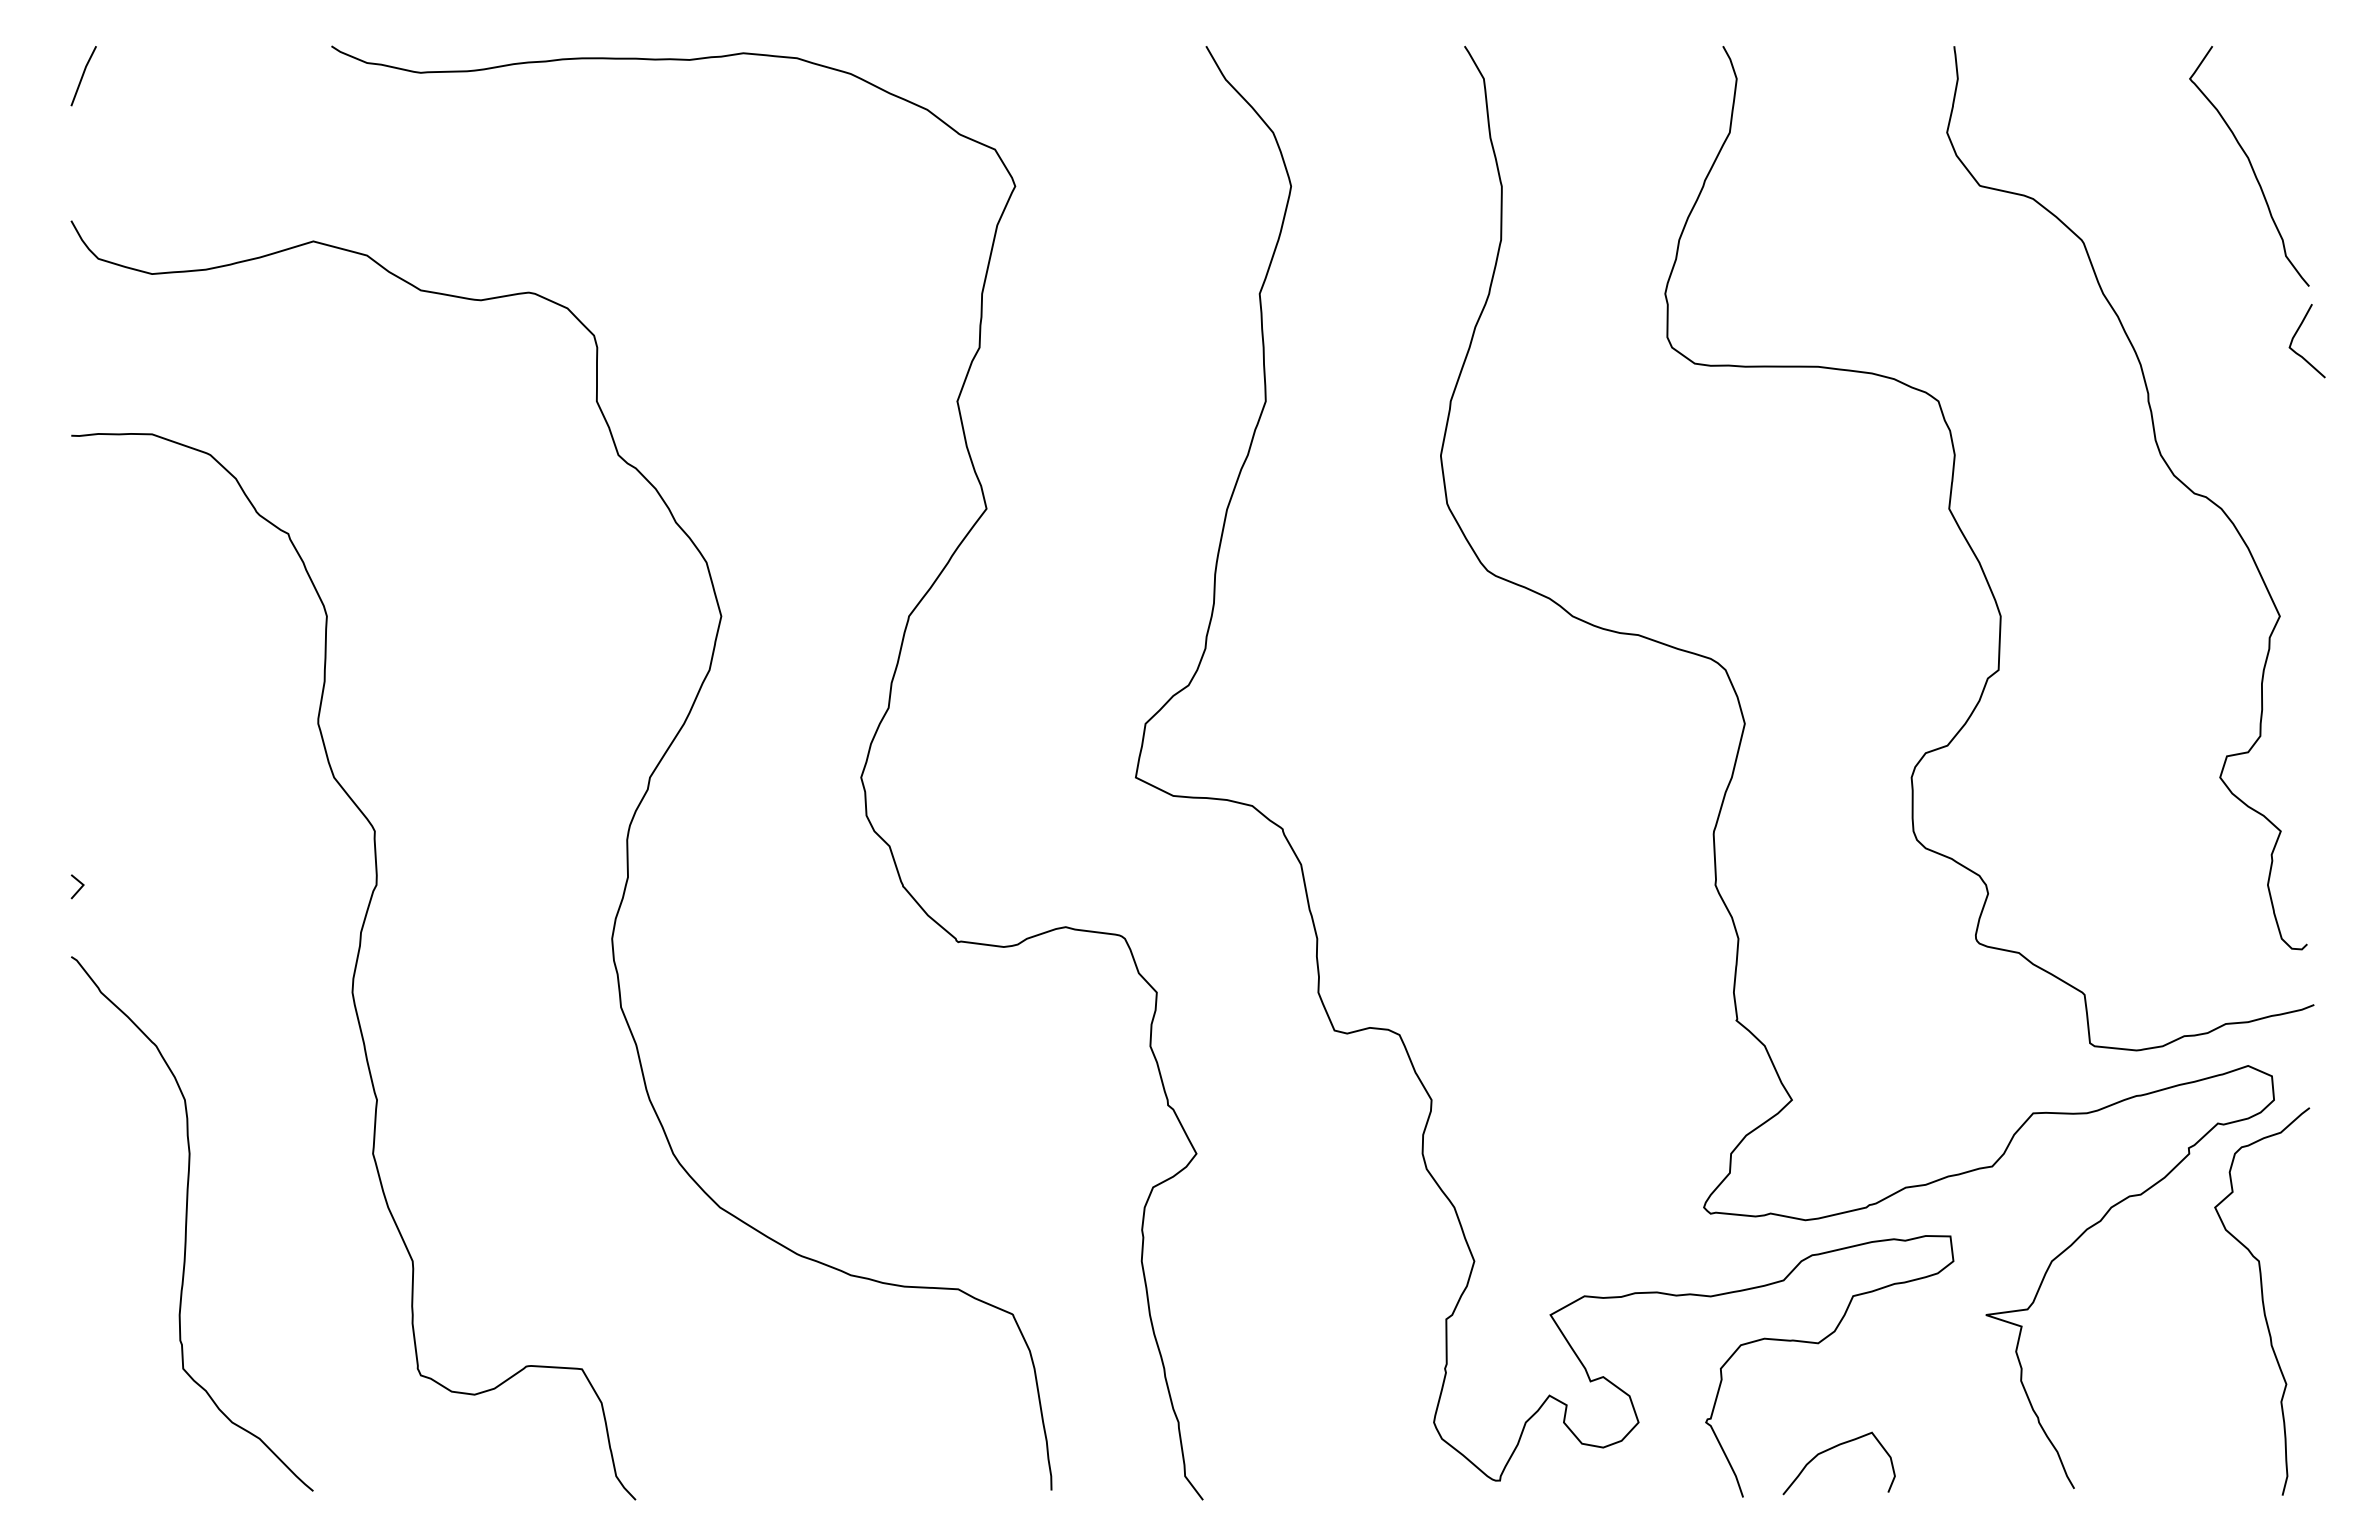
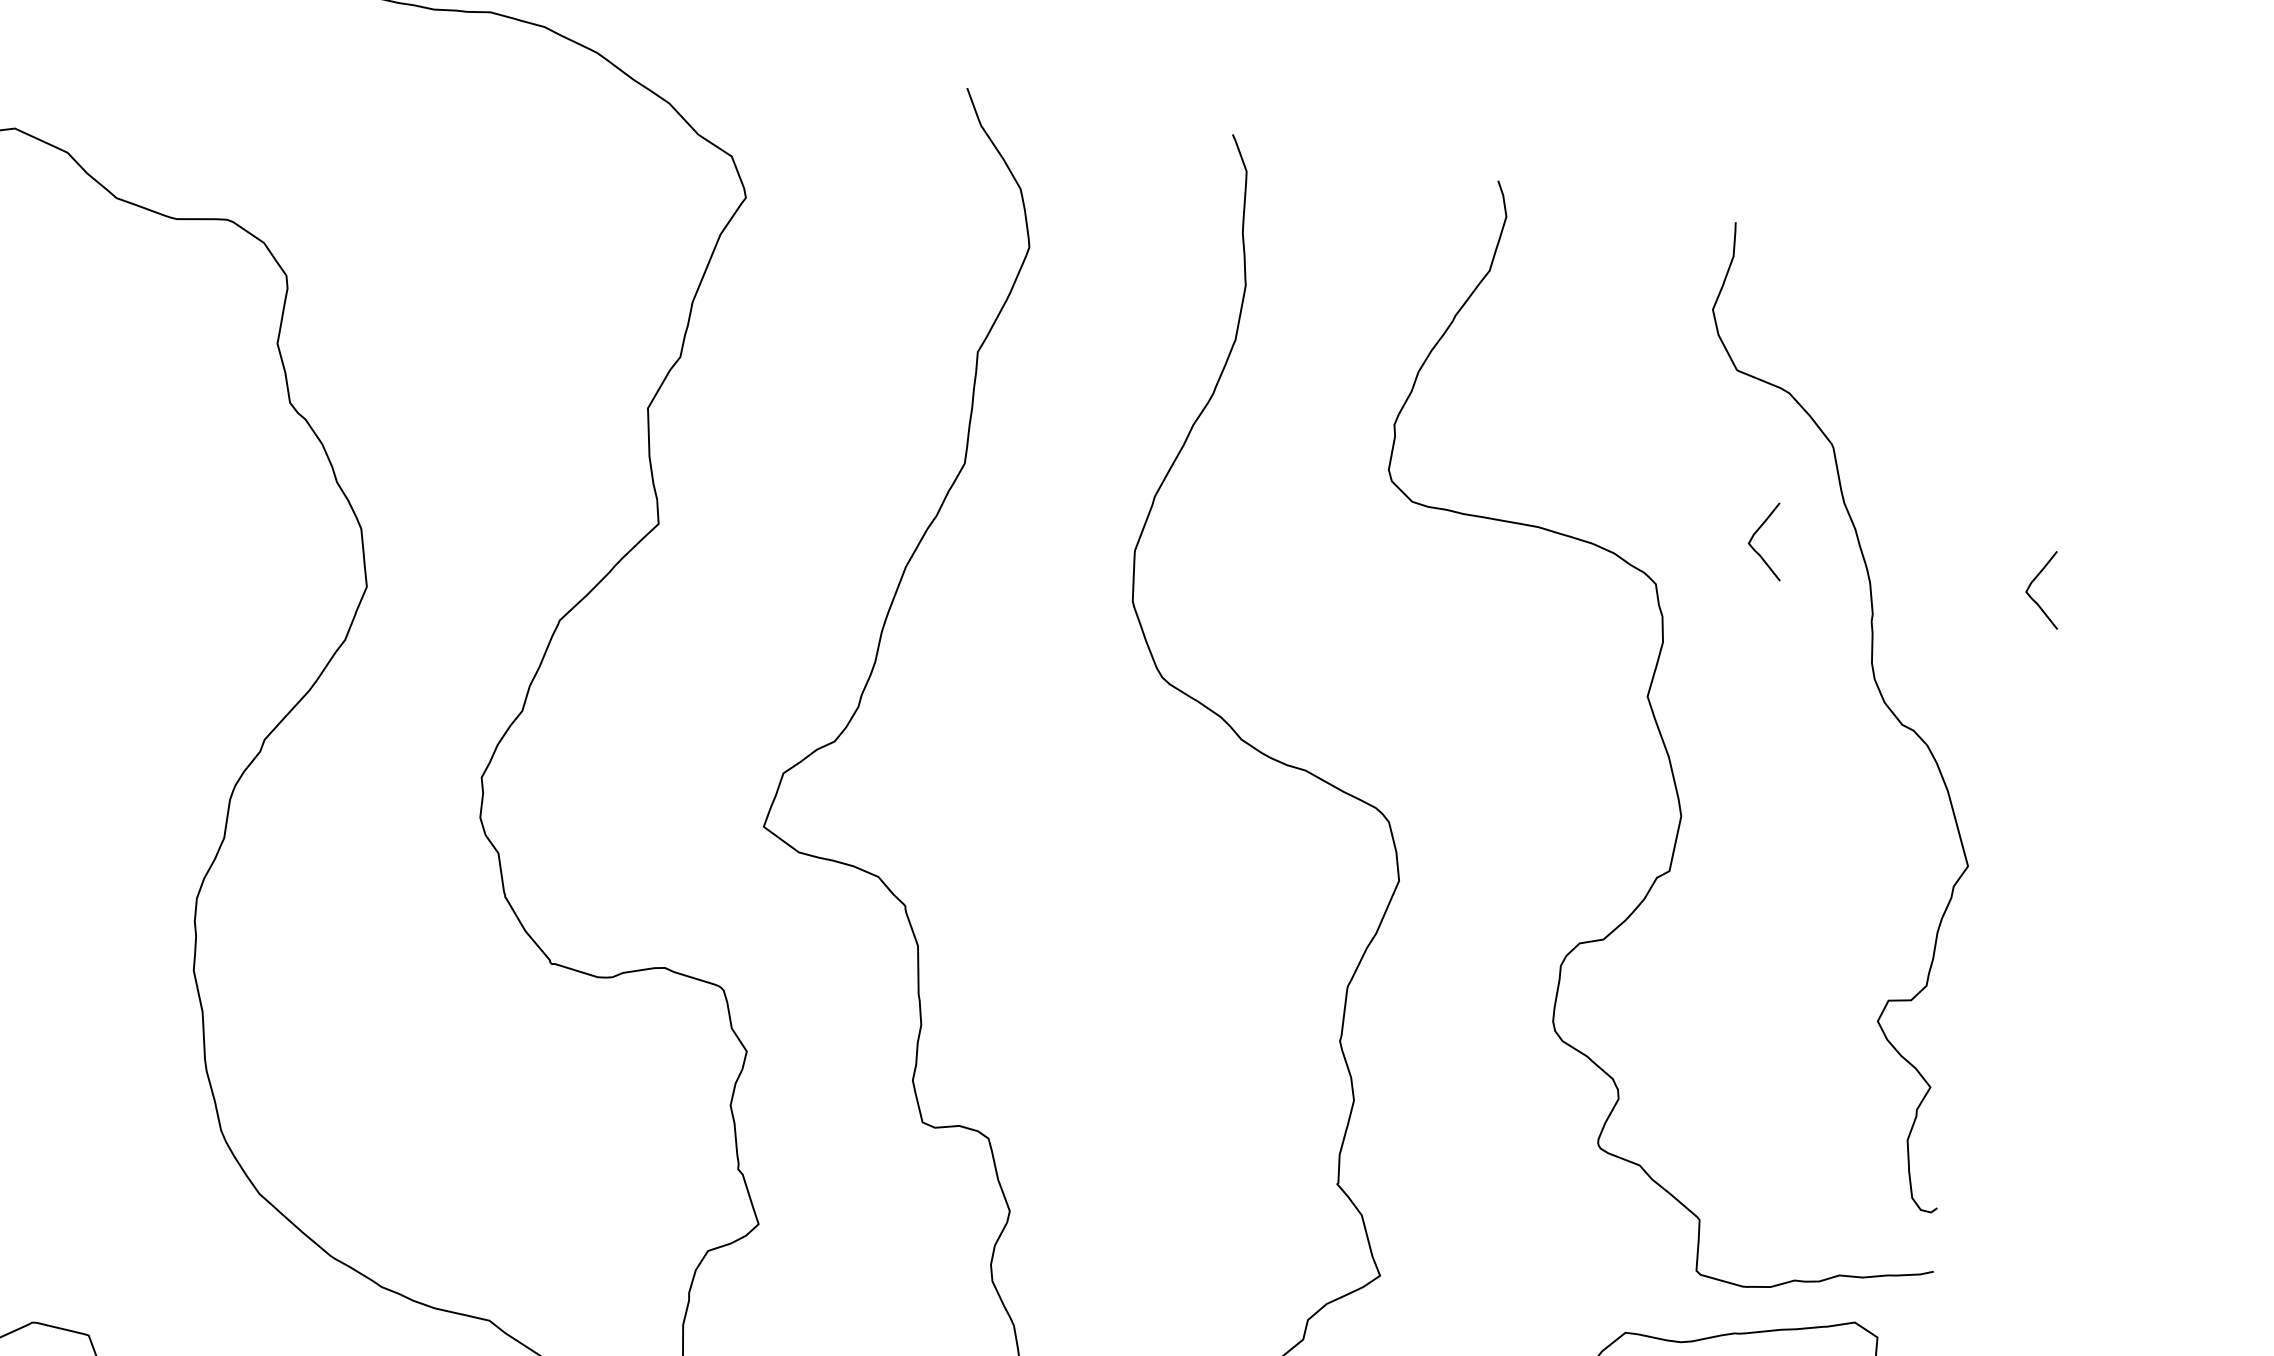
curve: (2250, 166) -> (2018, 398), removed
curve: (2026, 334) -> (1758, 531), added

